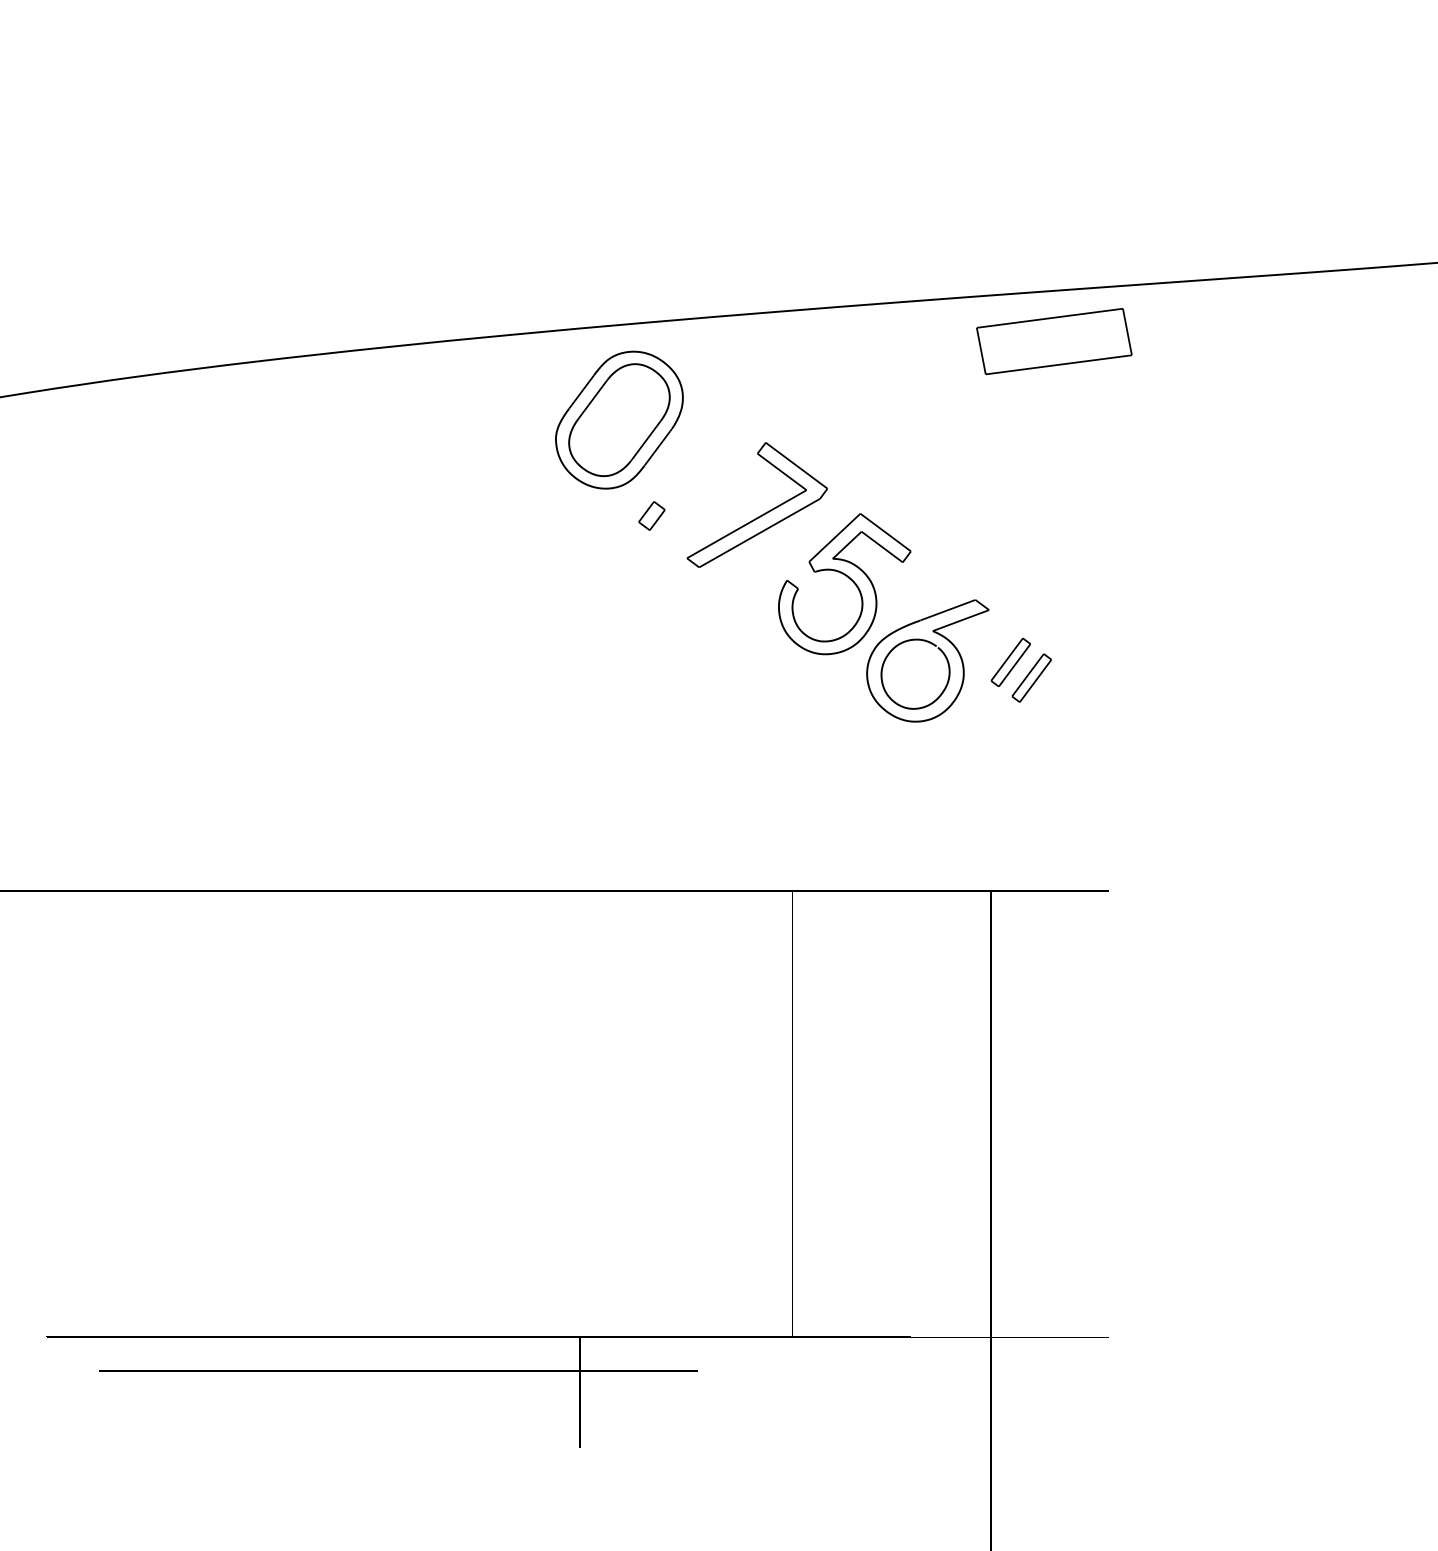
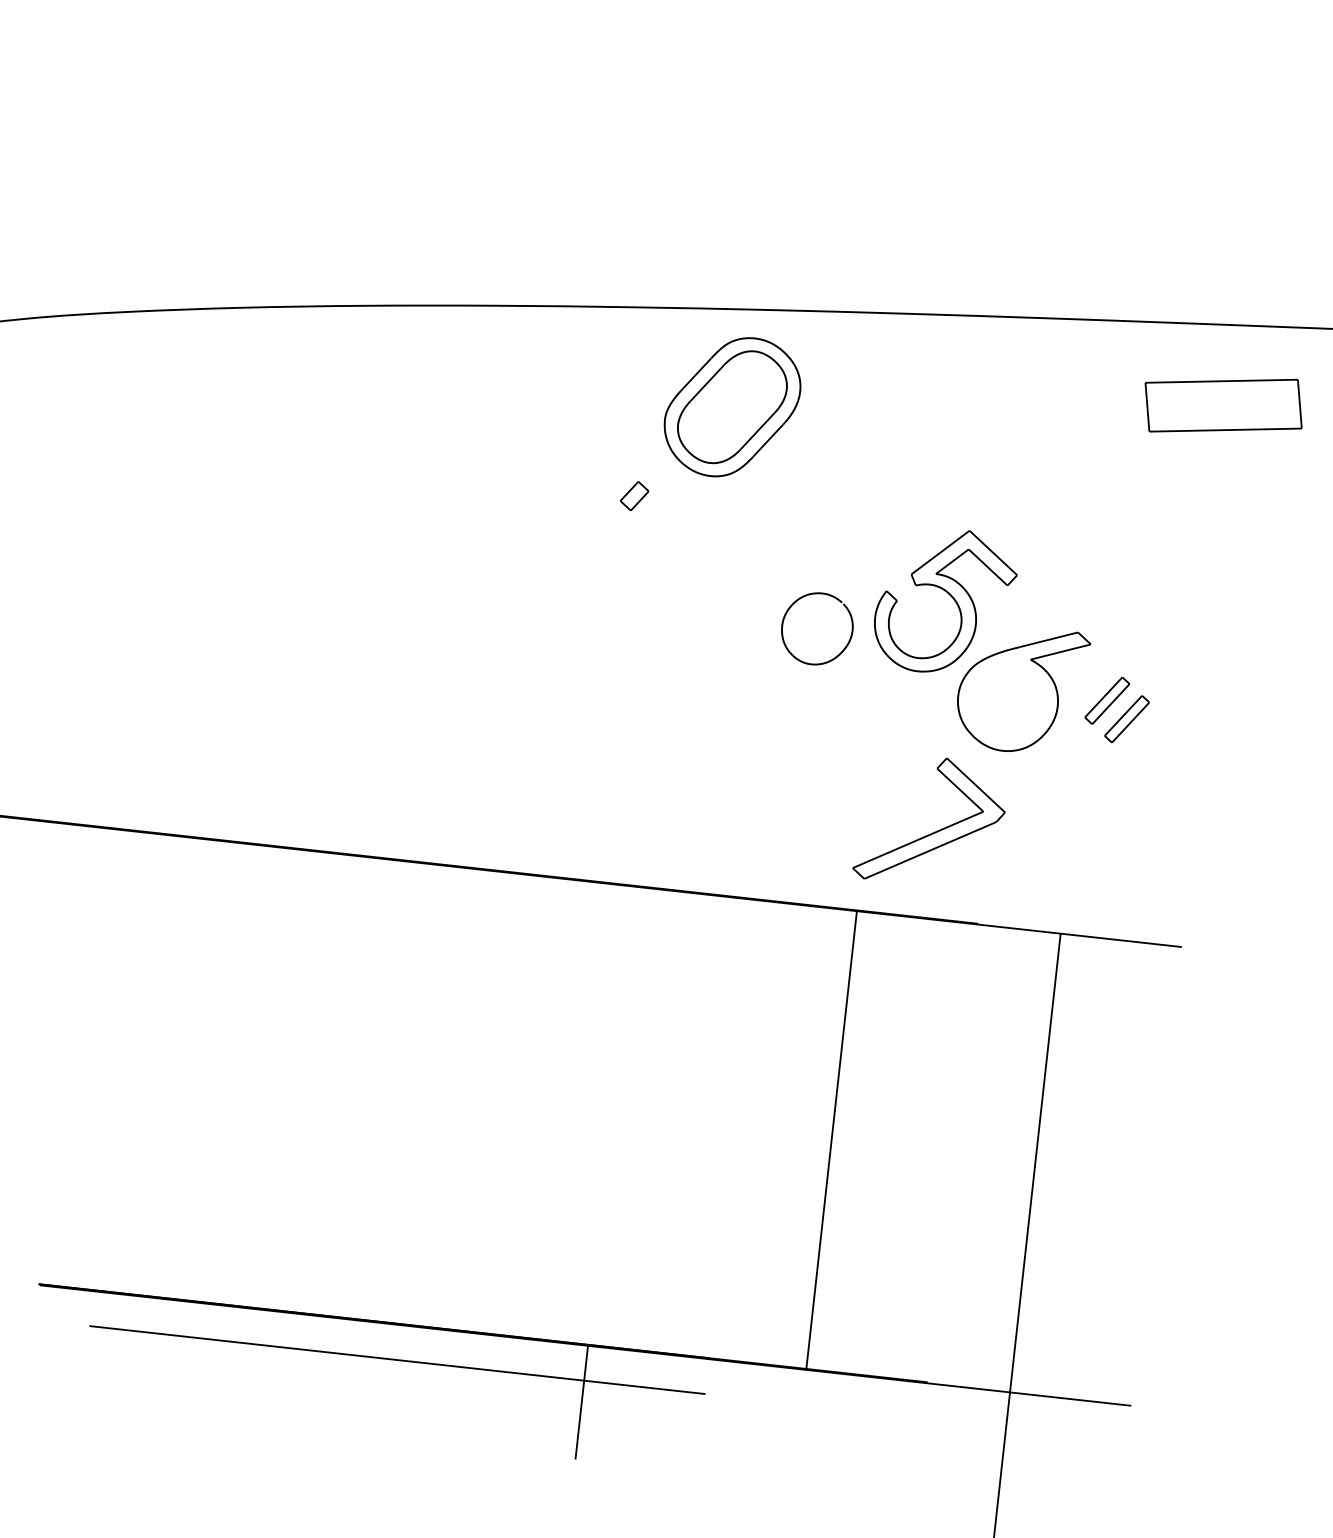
part: (1054, 341) -> (1223, 405), moved
part: (761, 514) -> (934, 831), moved
part: (651, 515) -> (634, 495), moved
curve: (892, 651) -> (796, 602), moved

